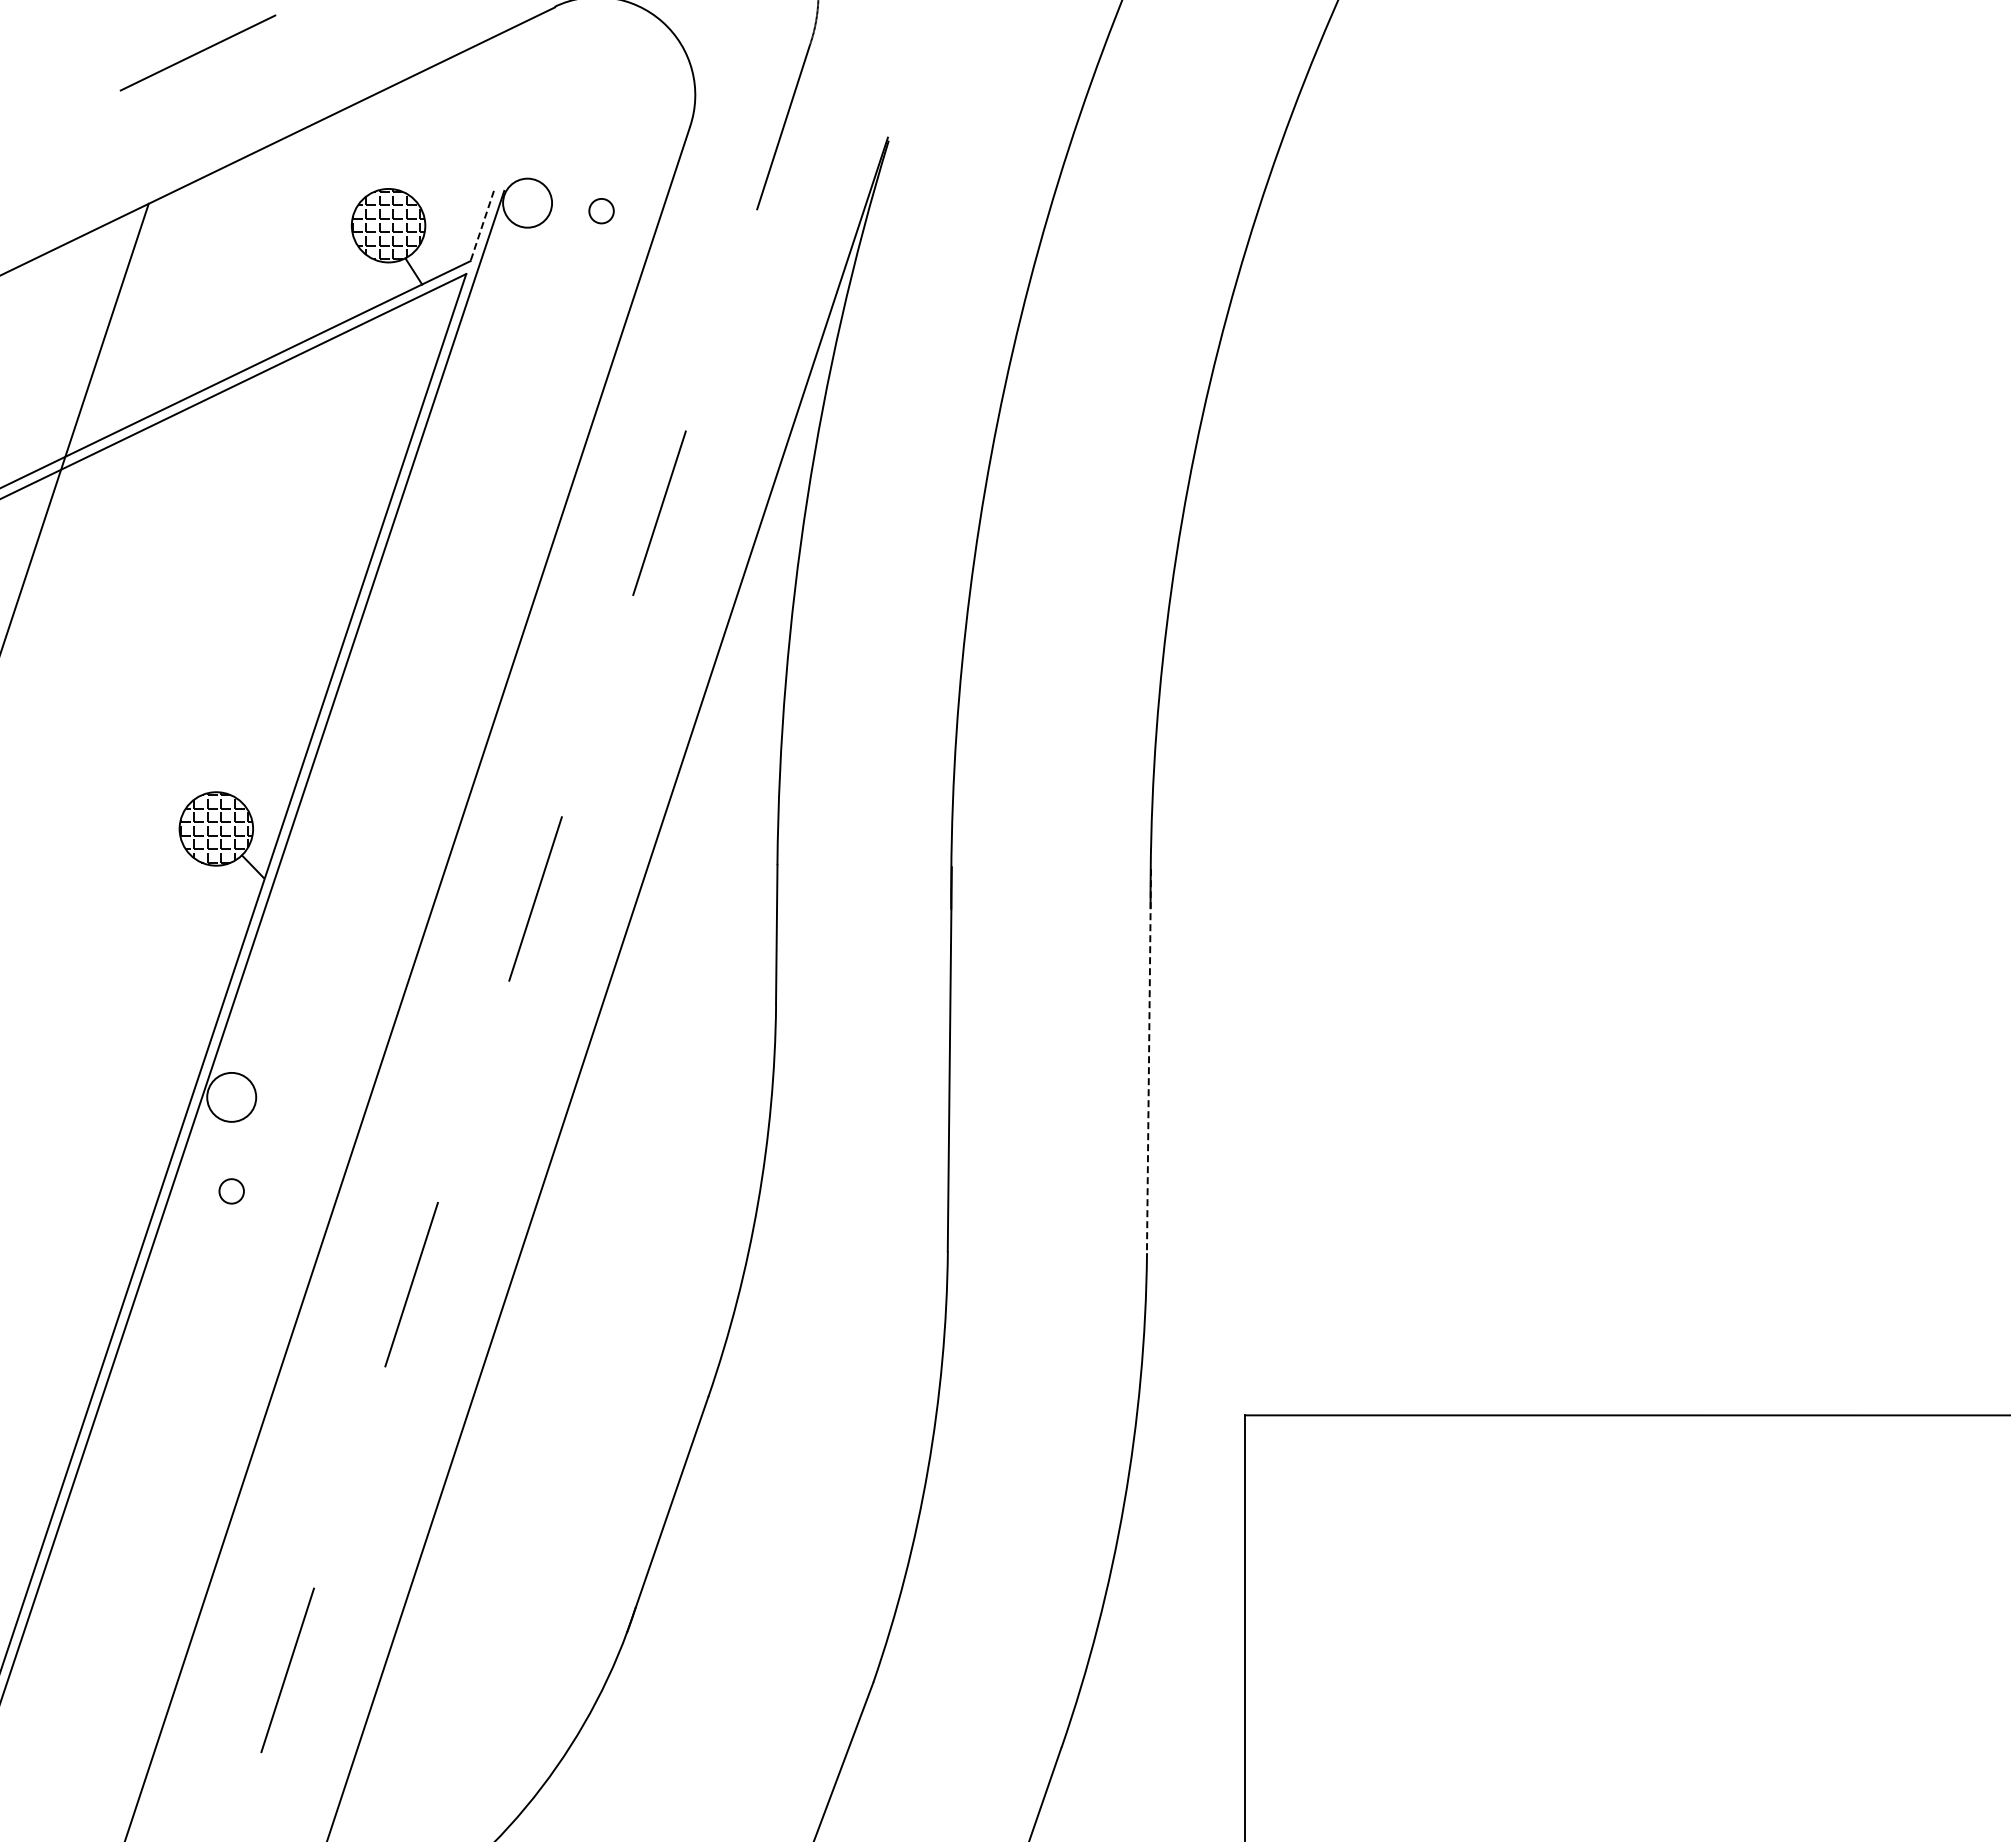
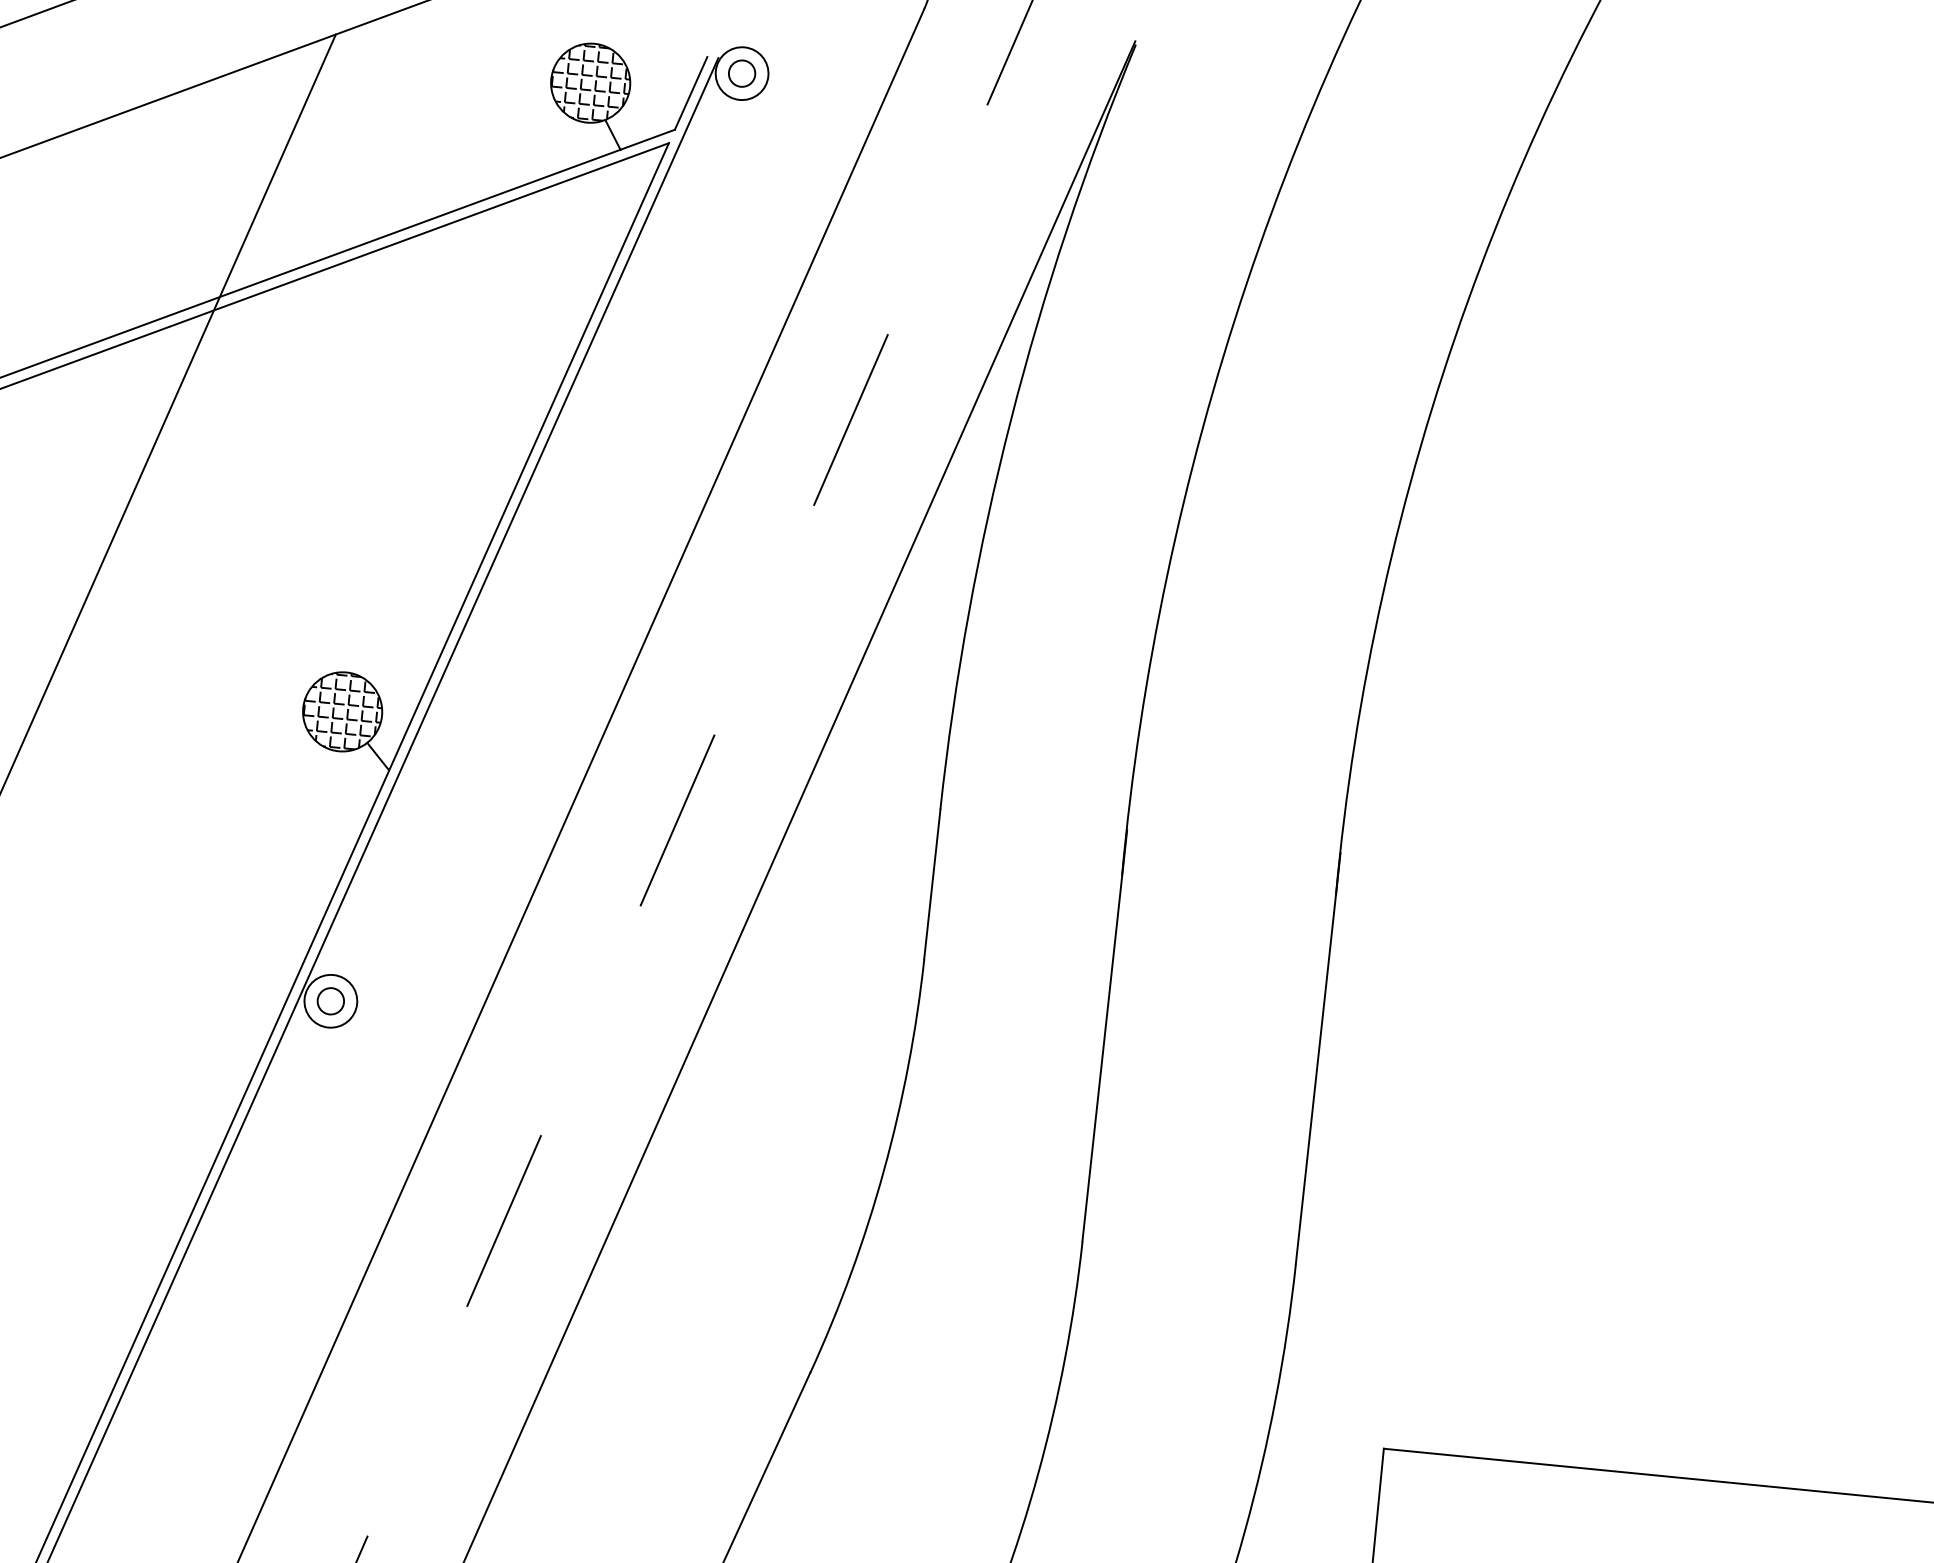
circle: (601, 211) -> (741, 73), moved
line: (482, 226) -> (691, 93), dashed -> solid
line: (1148, 1061) -> (1317, 1059), dashed -> solid
circle: (231, 1191) -> (330, 1001), moved

